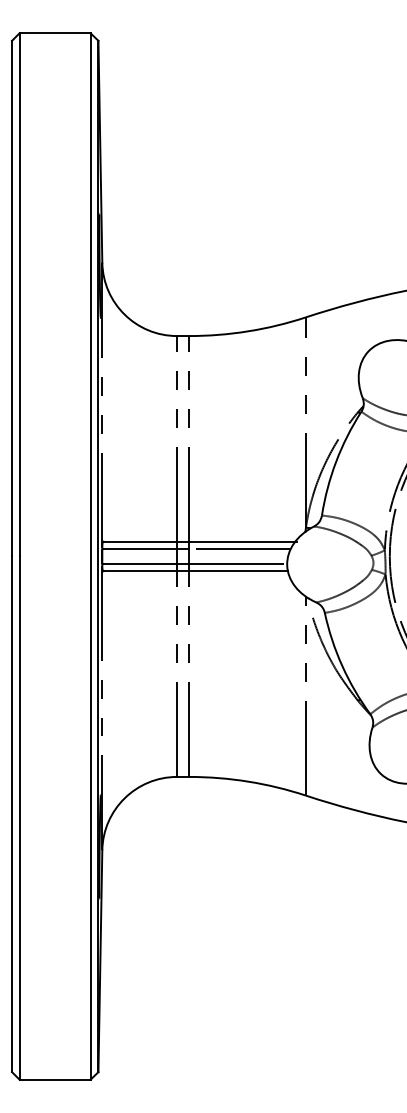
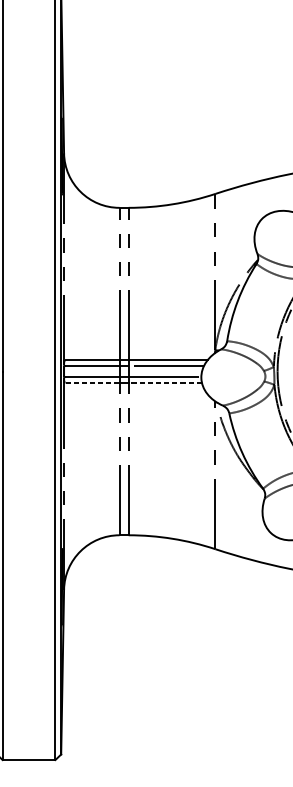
line: (140, 571) -> (92, 382), solid -> dashed
line: (238, 571) -> (165, 382), solid -> dashed

